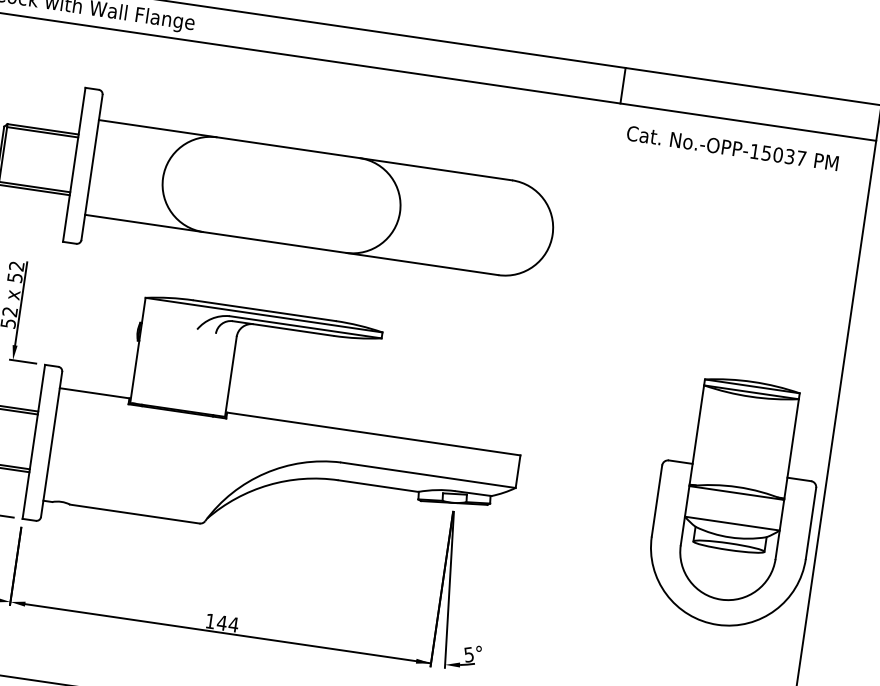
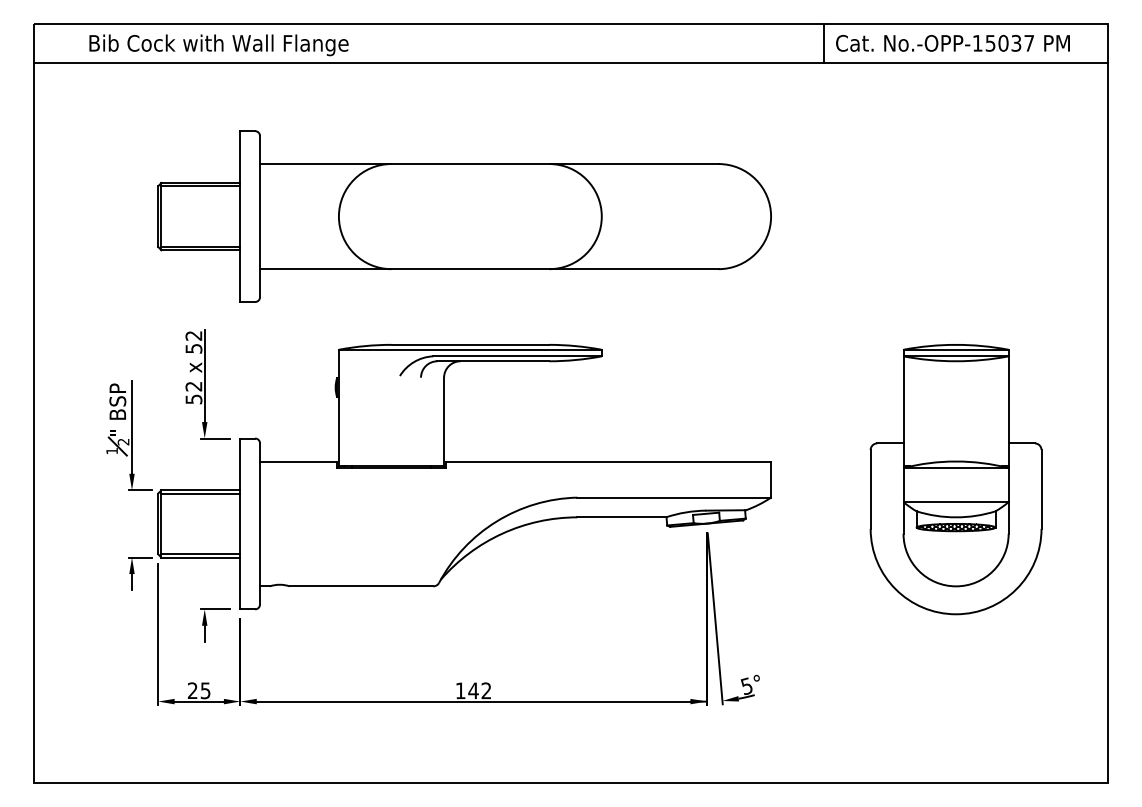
text: (732, 148) -> (952, 43), moved
part: (734, 503) -> (955, 479), moved
text: (233, 624) -> (486, 690), 144 -> 142

